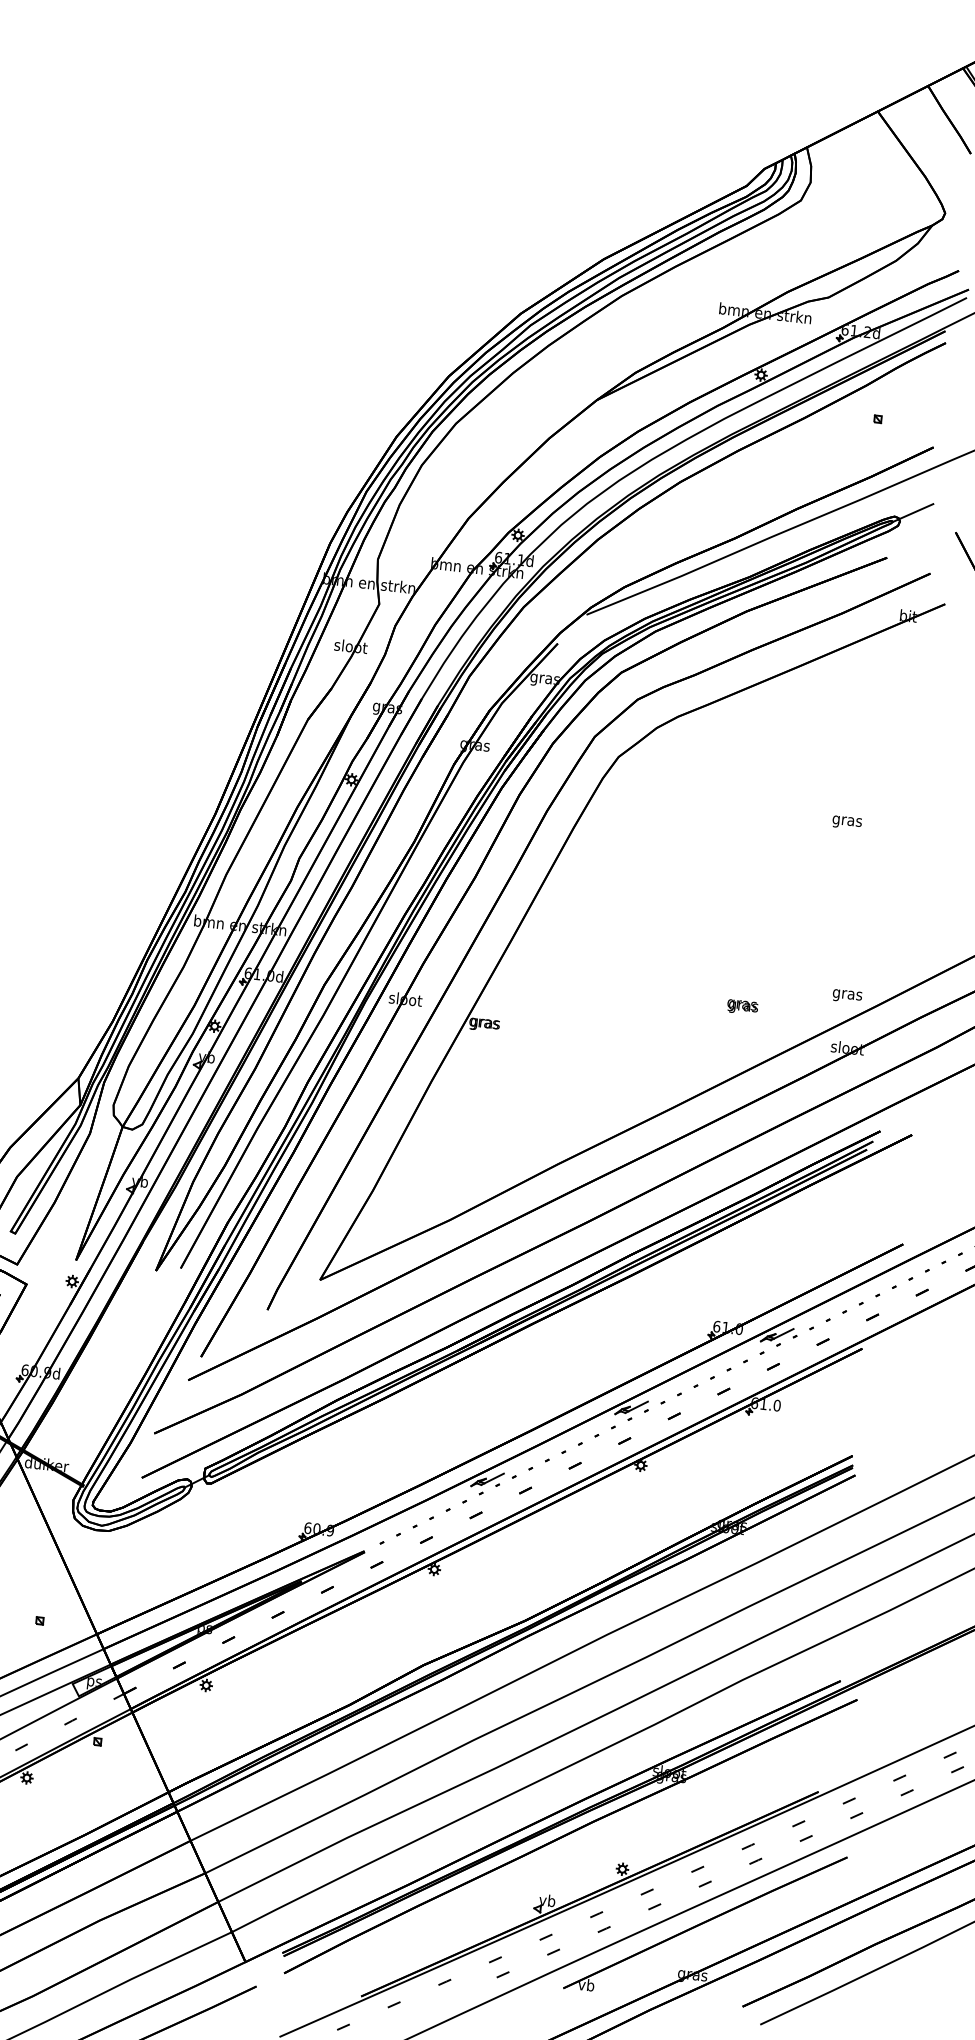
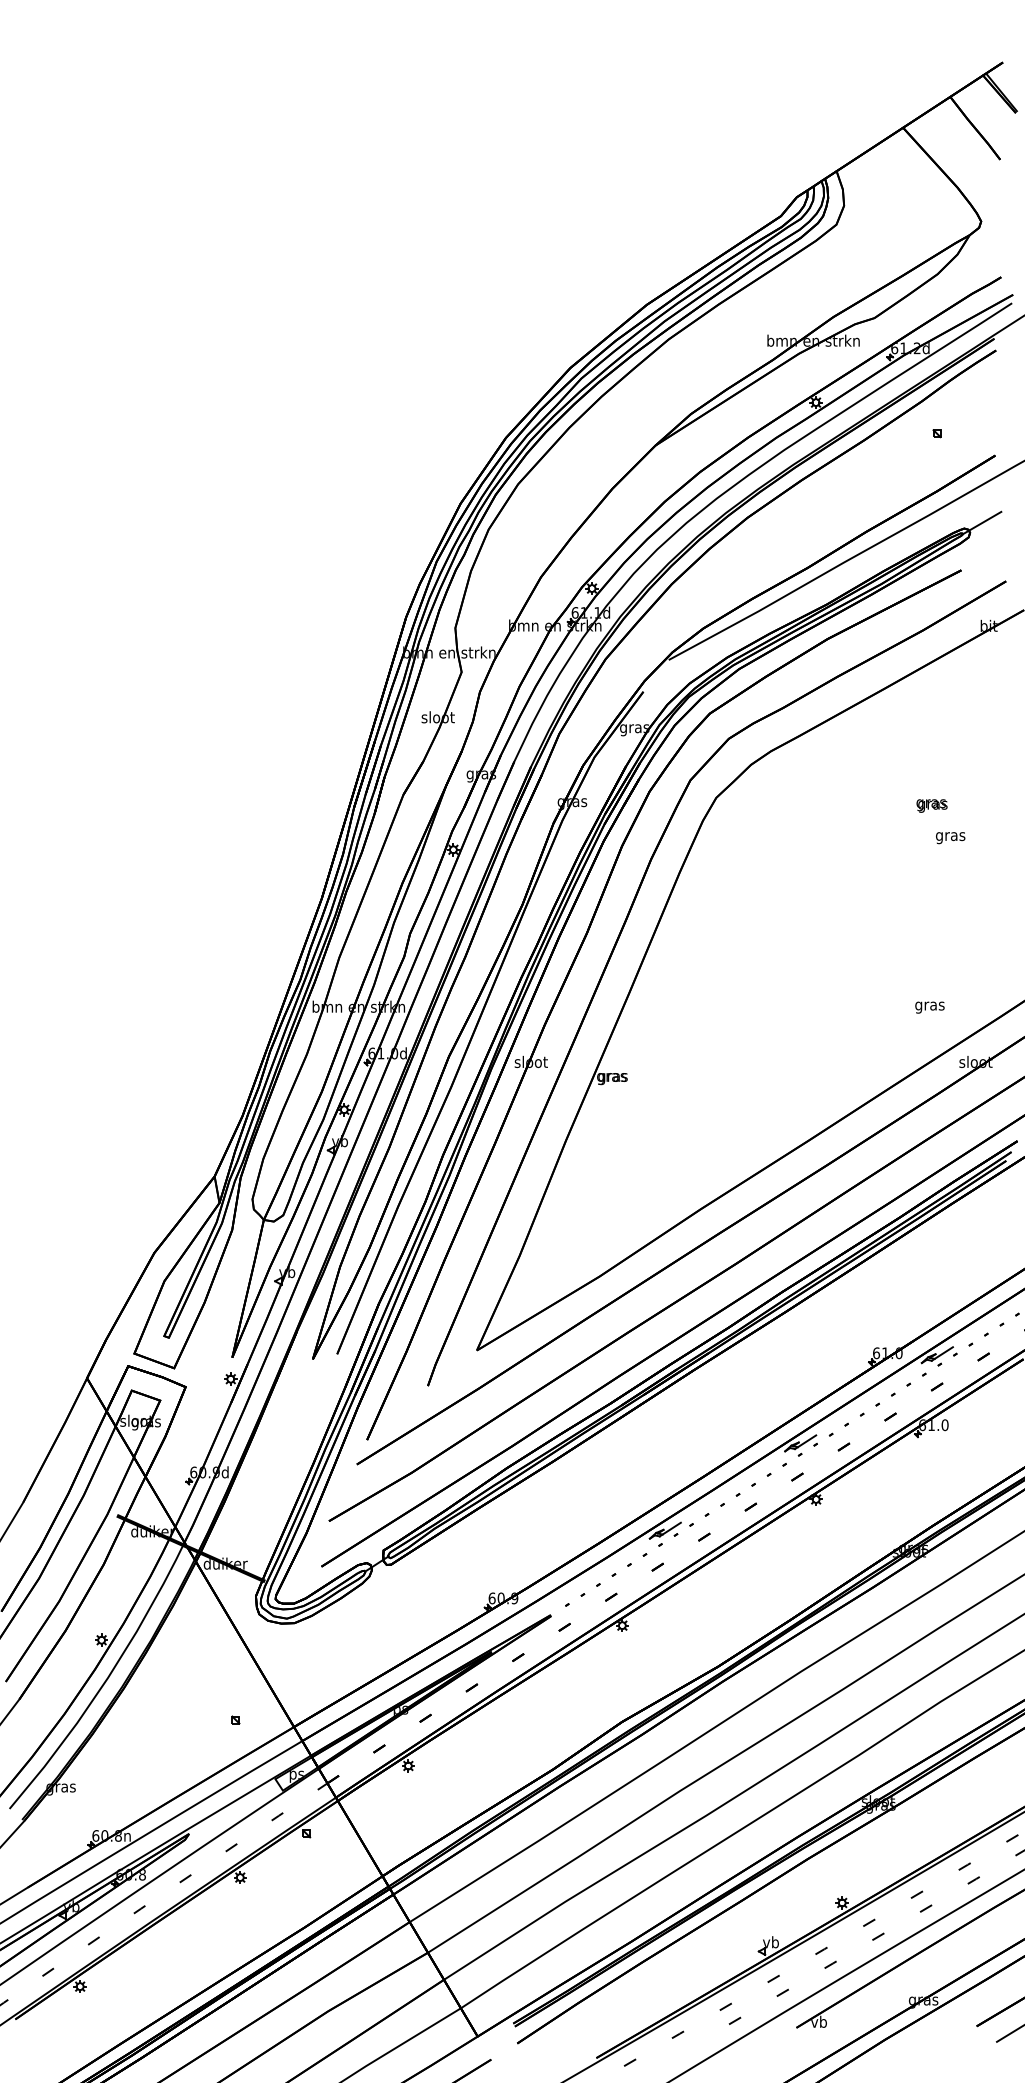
text: (846, 996) -> (929, 1007), moved
text: (742, 1006) -> (931, 805), moved

